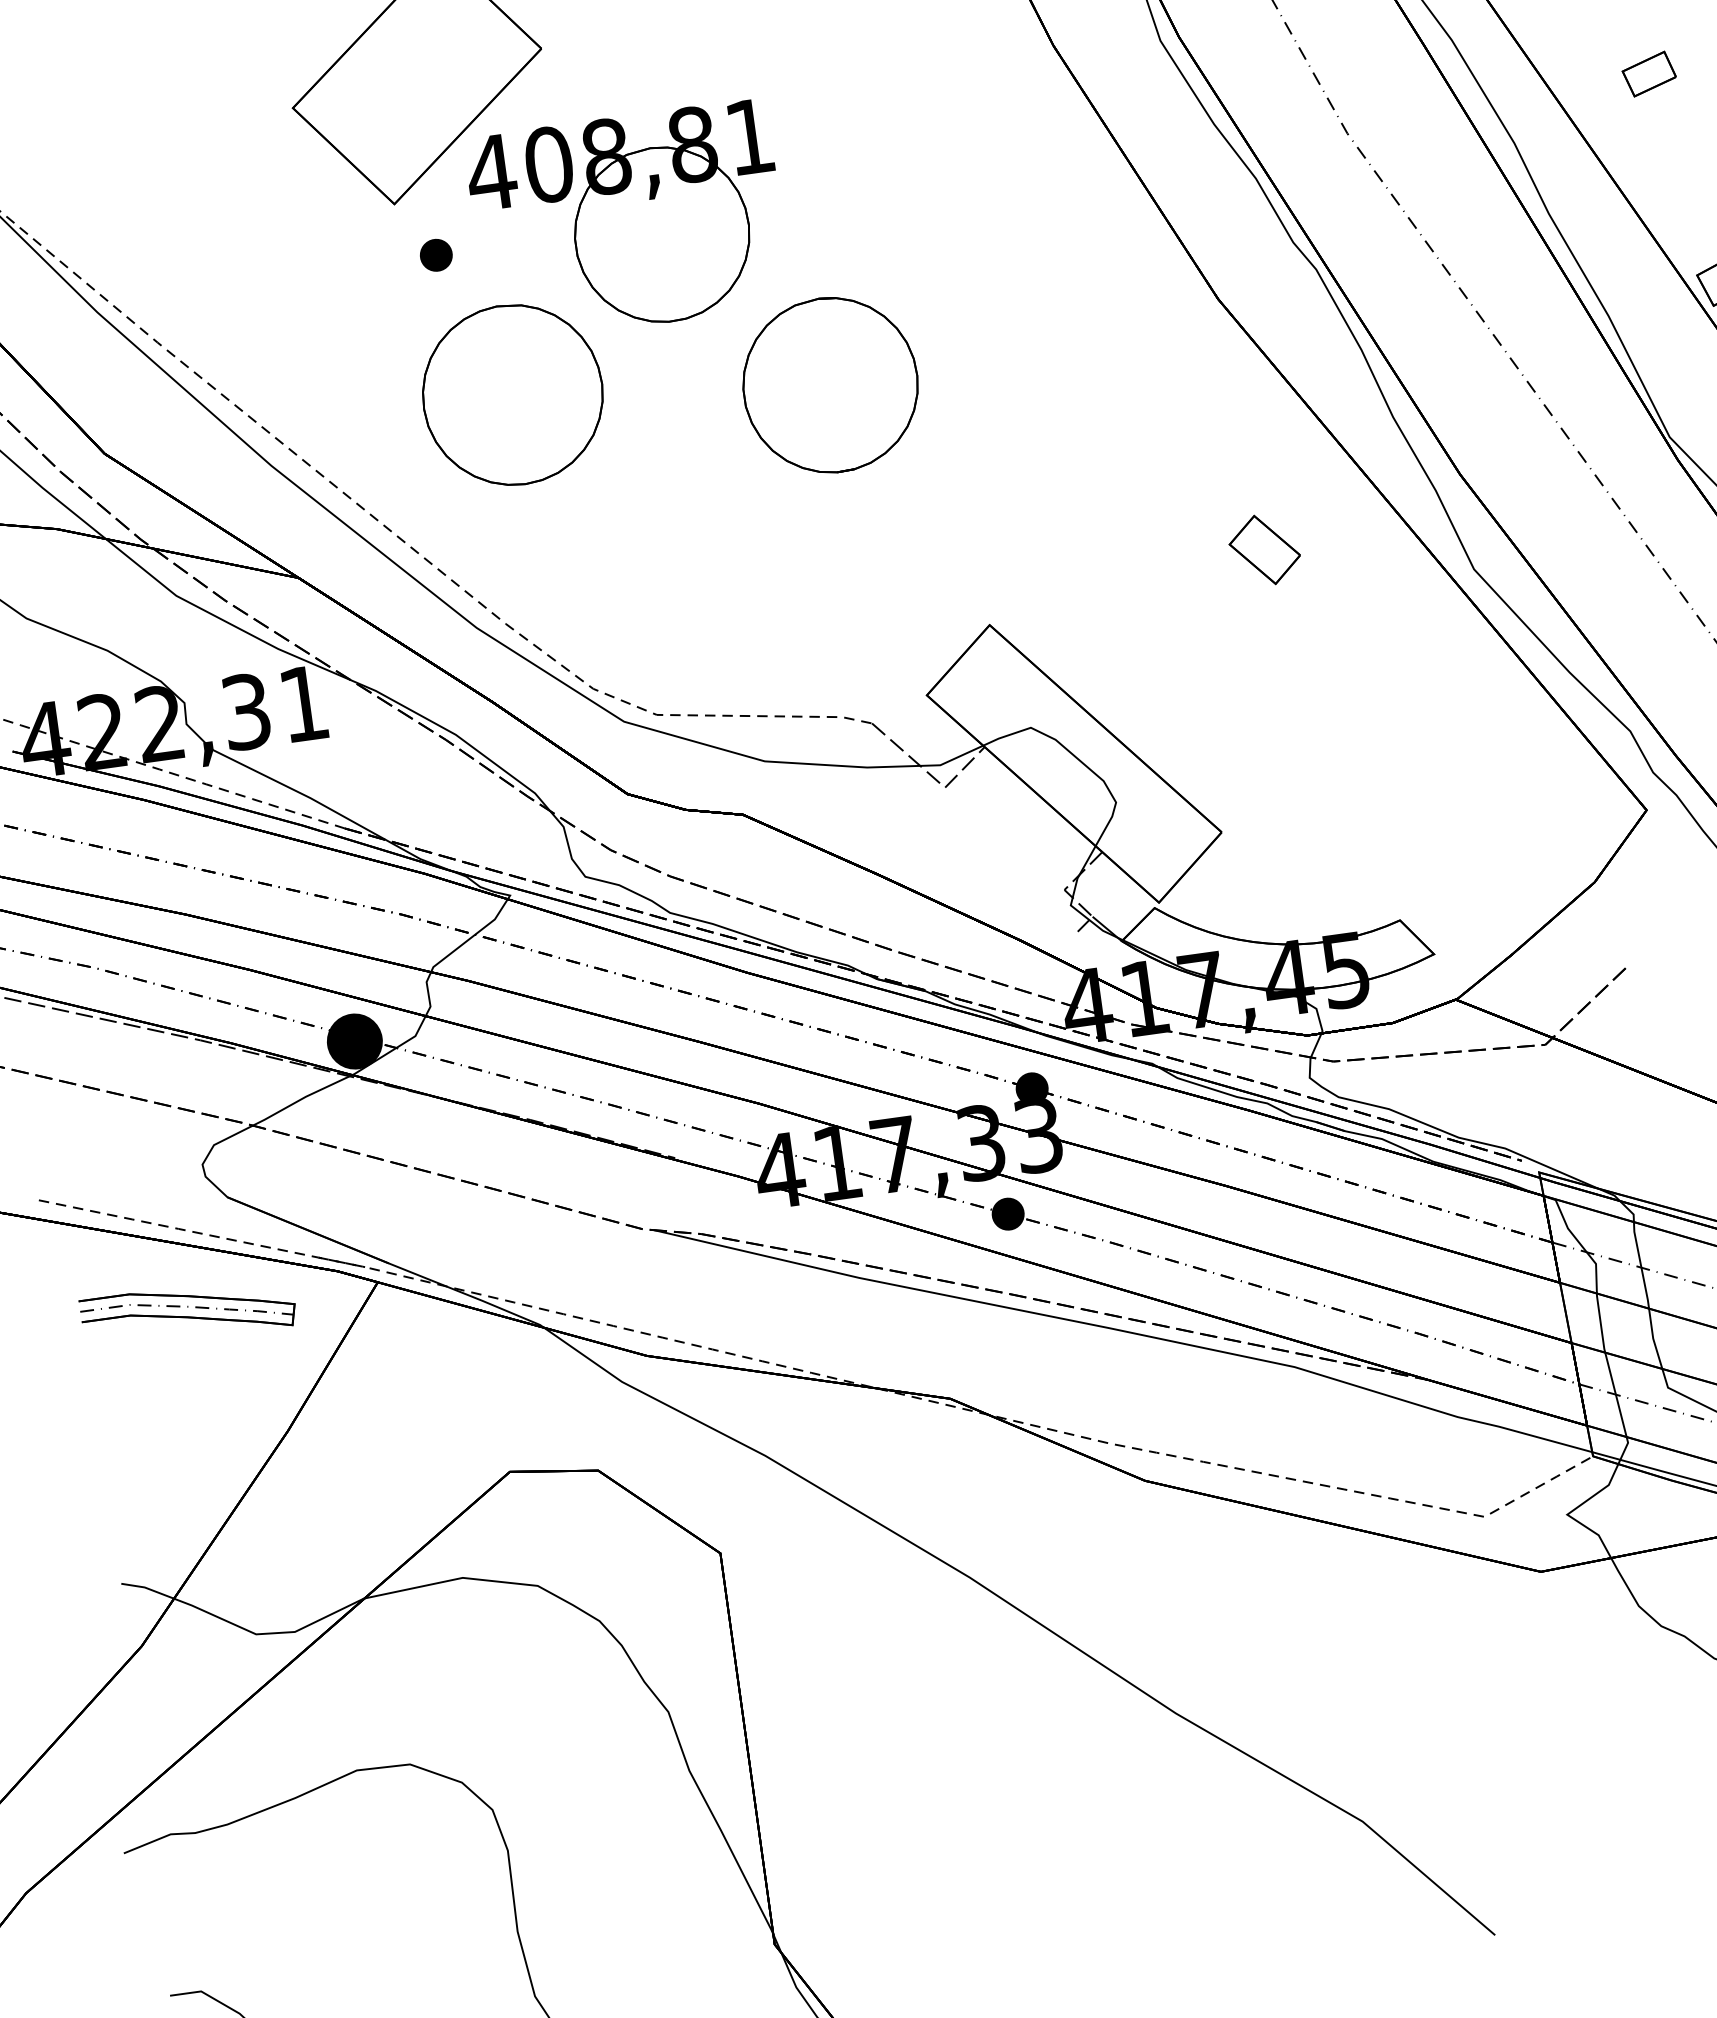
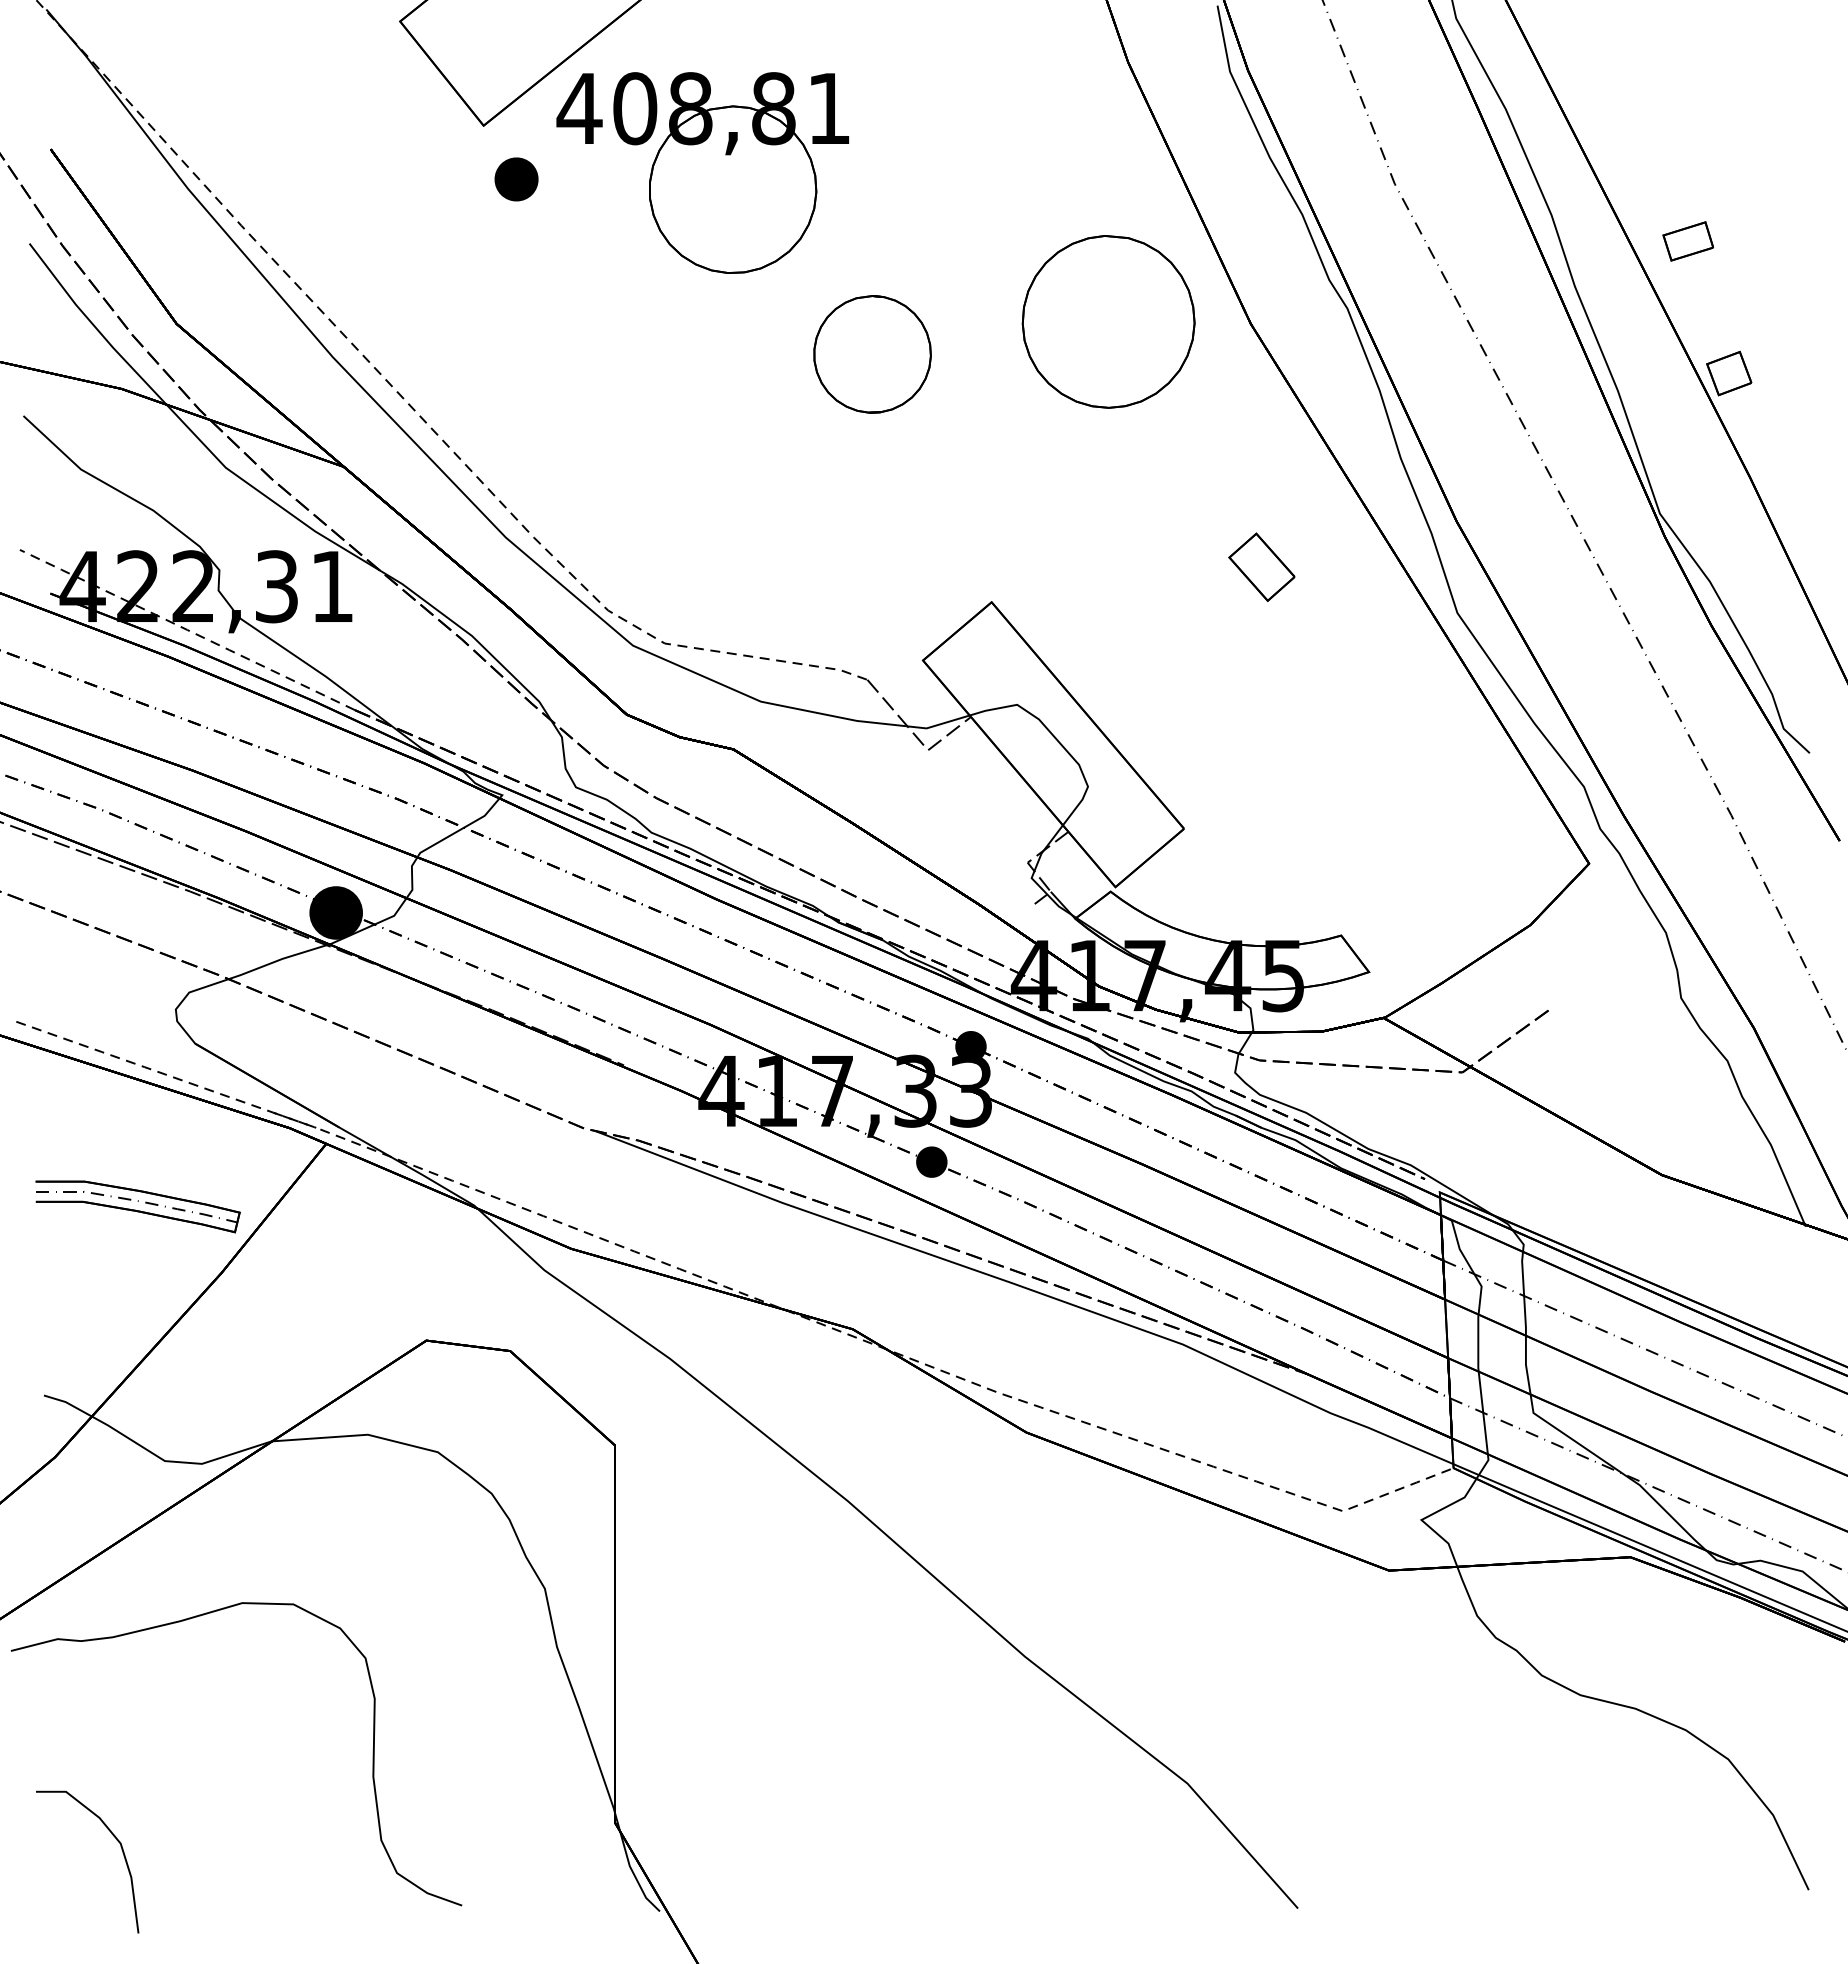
part: (1648, 74) -> (1687, 241), moved
part: (436, 255) -> (516, 179), size x1.4
part: (830, 385) -> (872, 354), size x0.7
part: (512, 394) -> (1108, 321), moved
part: (187, 1312) -> (137, 1206), moved

